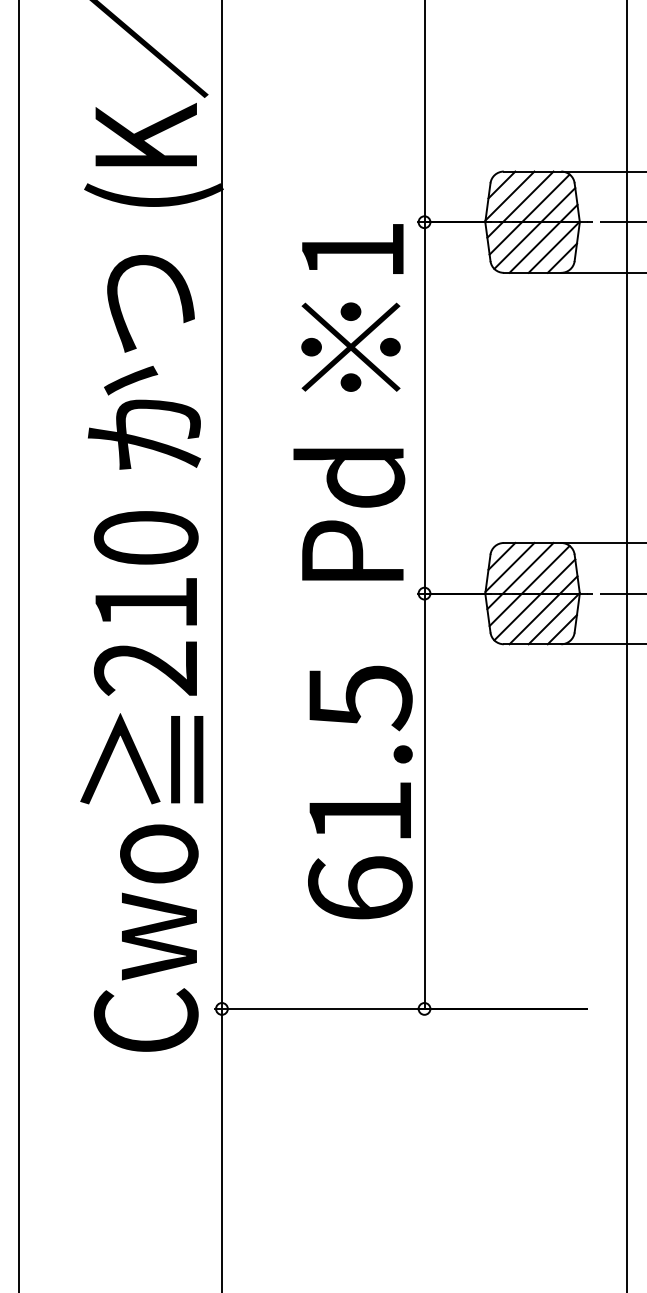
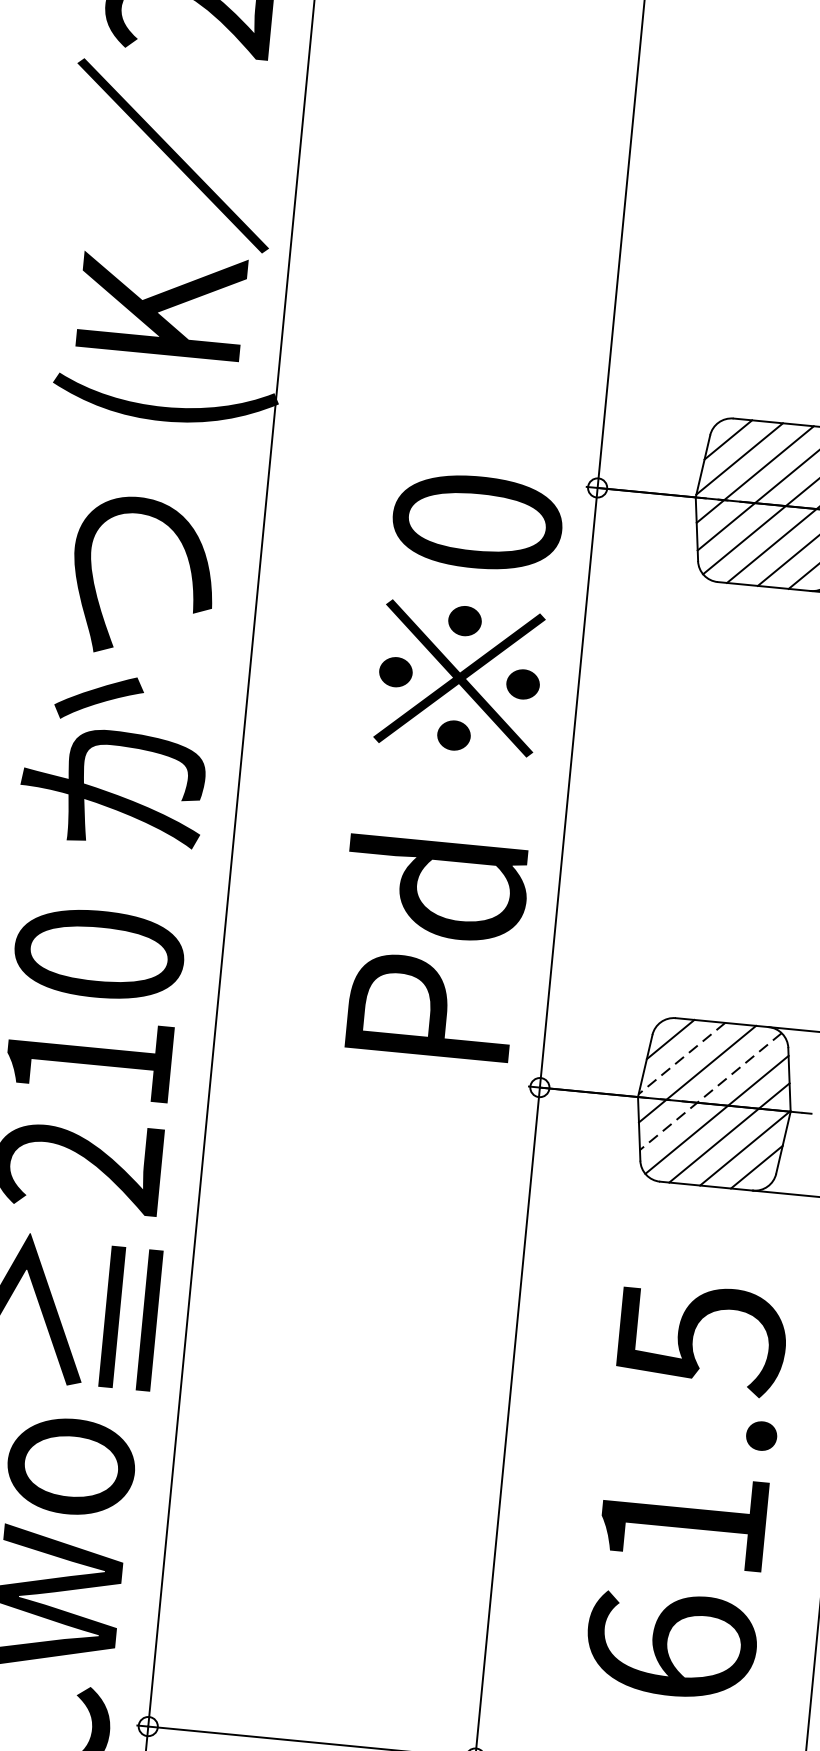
text: (352, 250) -> (476, 522), 1 -> 0
line: (509, 567) -> (681, 1058), solid -> dashed
line: (529, 586) -> (710, 1092), solid -> dashed
text: (360, 792) -> (686, 1490), moved

